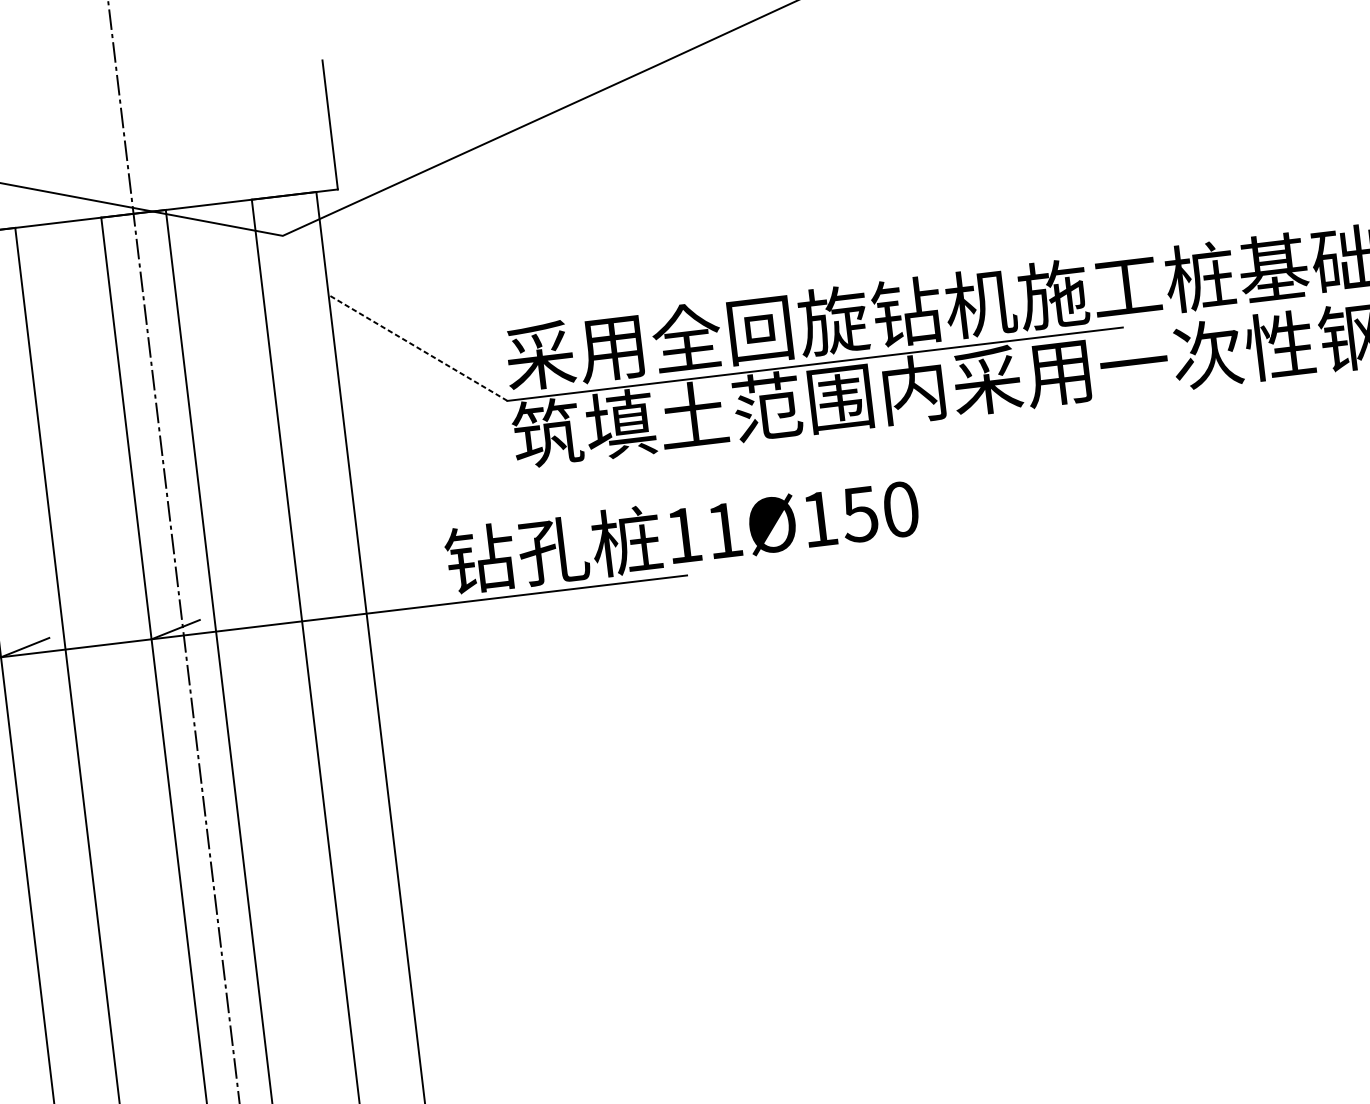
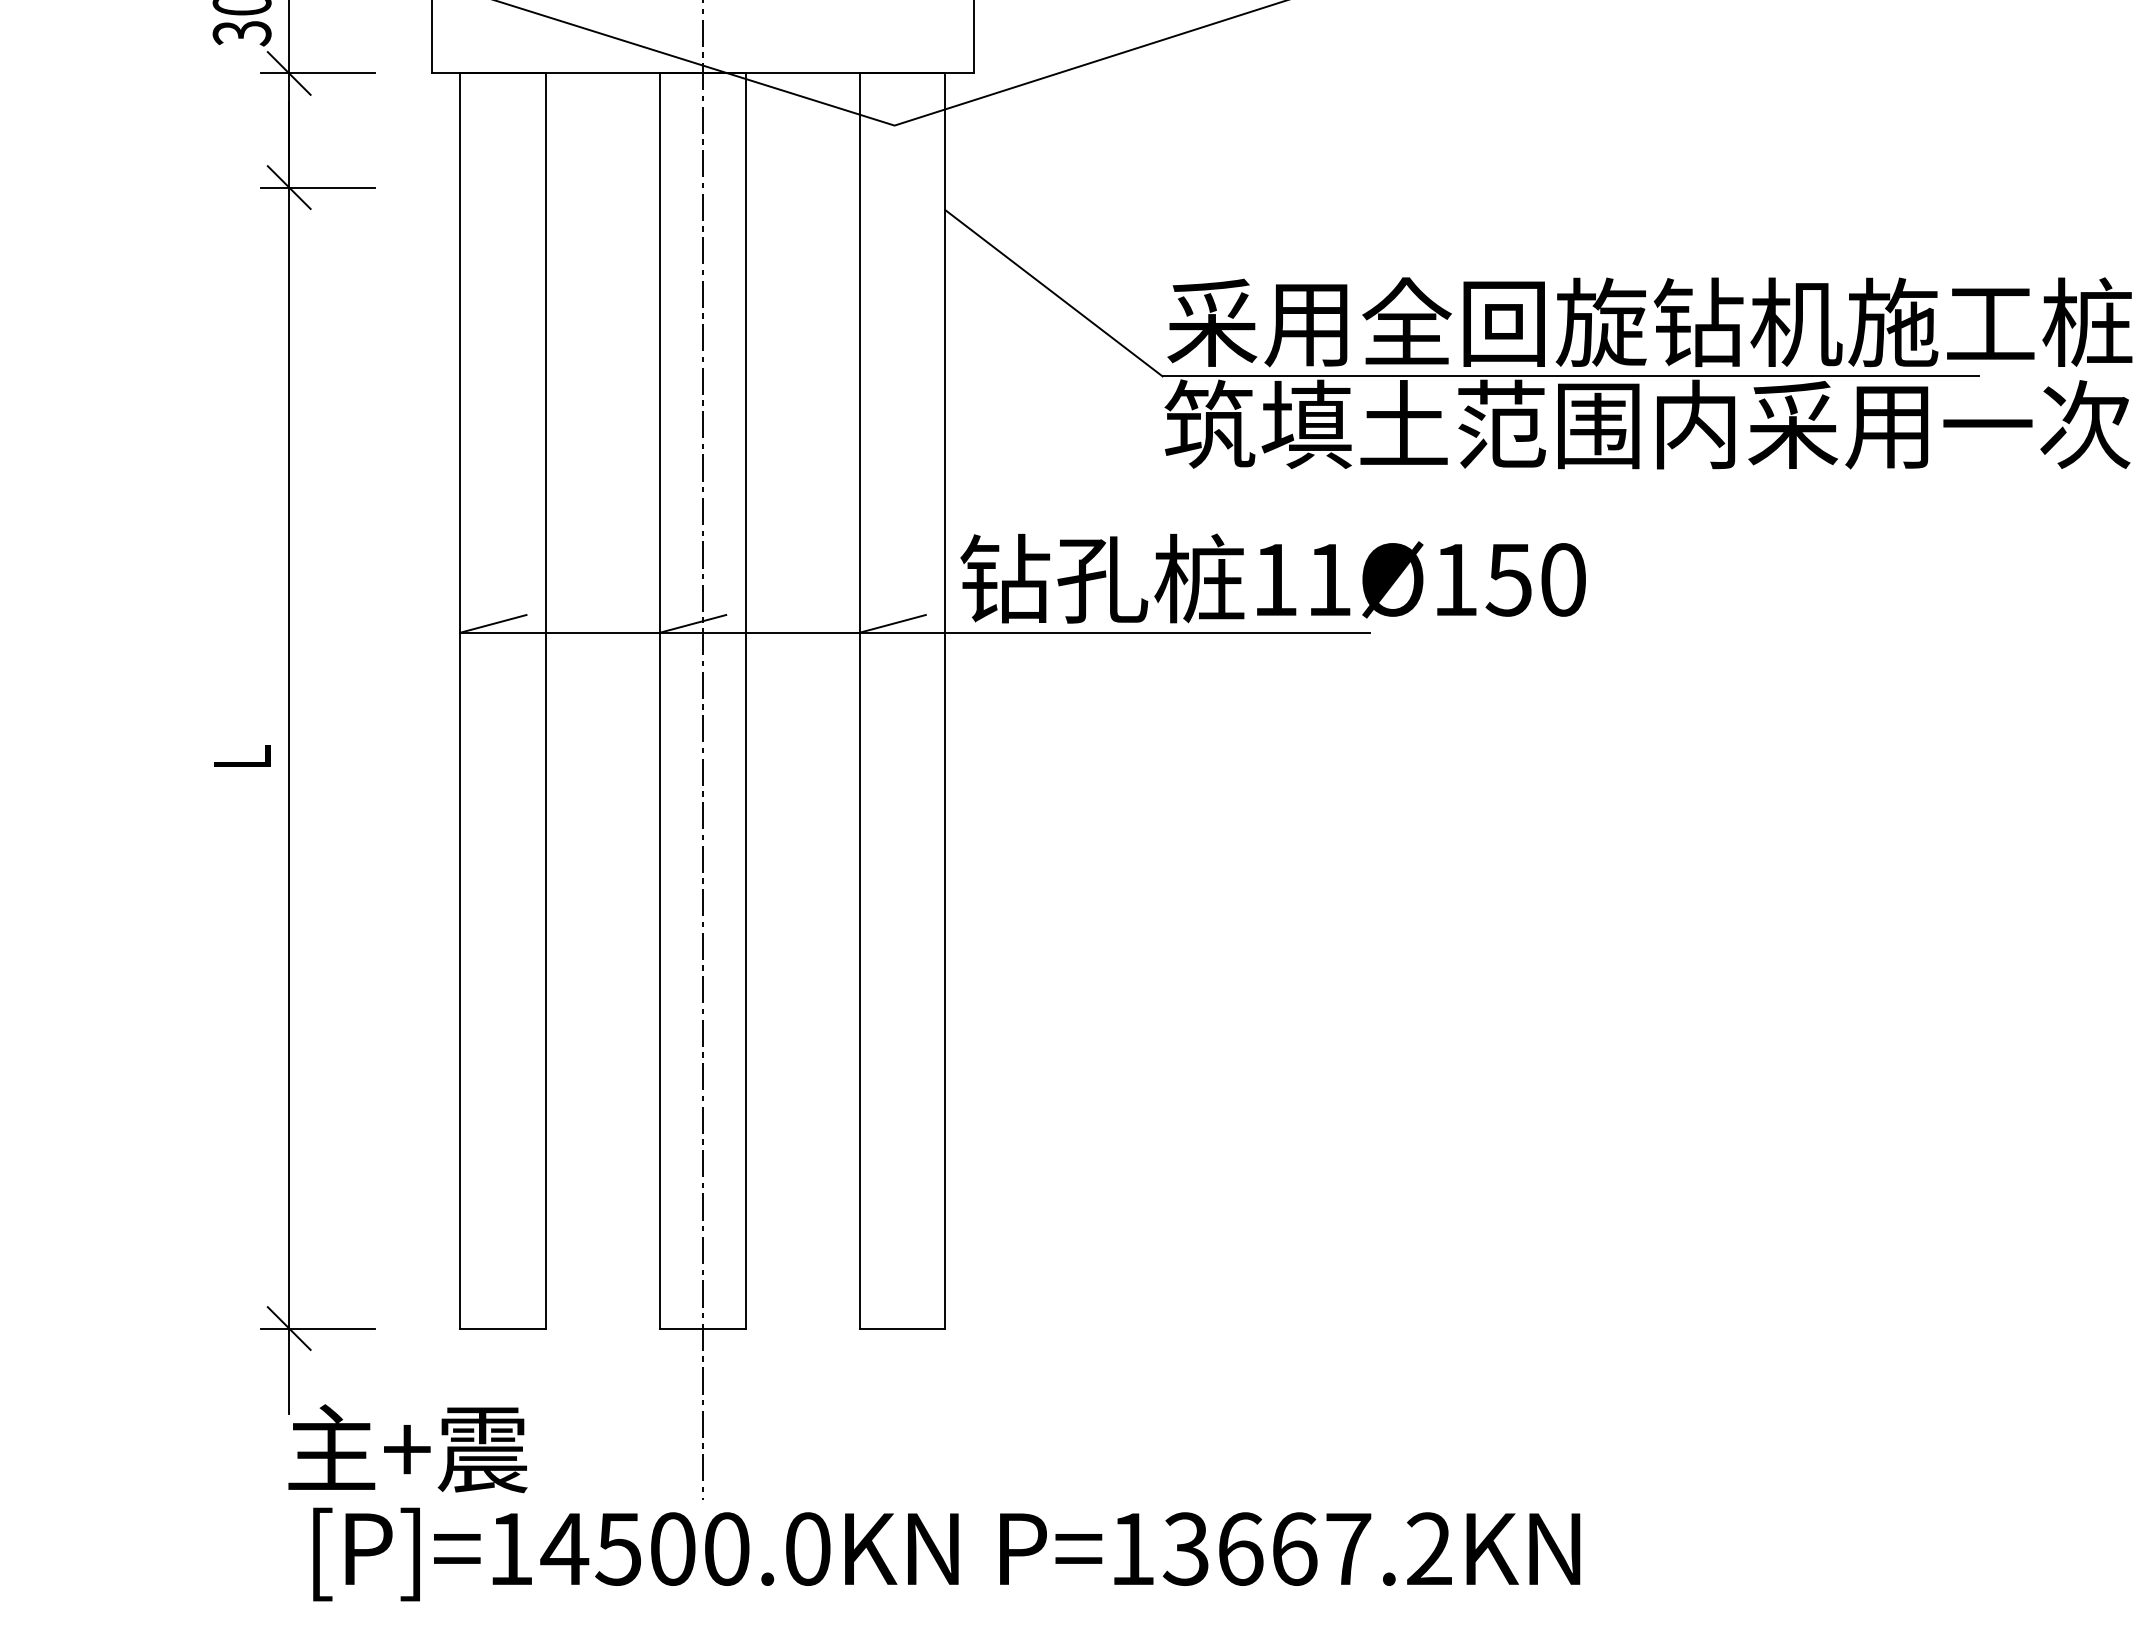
line: (417, 348) -> (1053, 293), dashed -> solid
text: (681, 534) -> (1272, 578), moved
line: (326, 611) -> (892, 623), added

